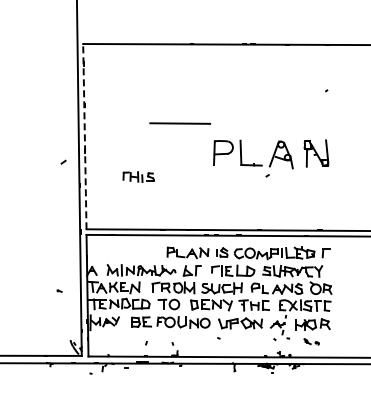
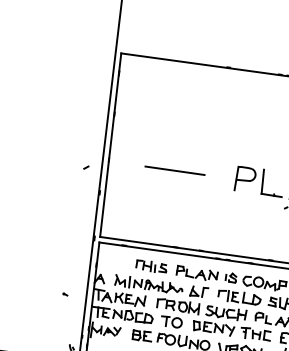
line: (179, 123) -> (174, 170), moved
line: (84, 136) -> (110, 144), dashed -> solid
part: (138, 176) -> (151, 266), moved

